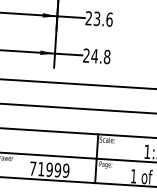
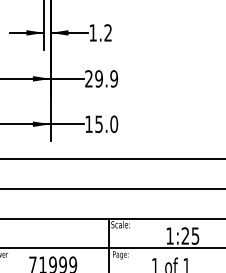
text: (103, 18) -> (106, 78), 23.6 -> 29.9
text: (96, 56) -> (101, 124), 24.8 -> 15.0

